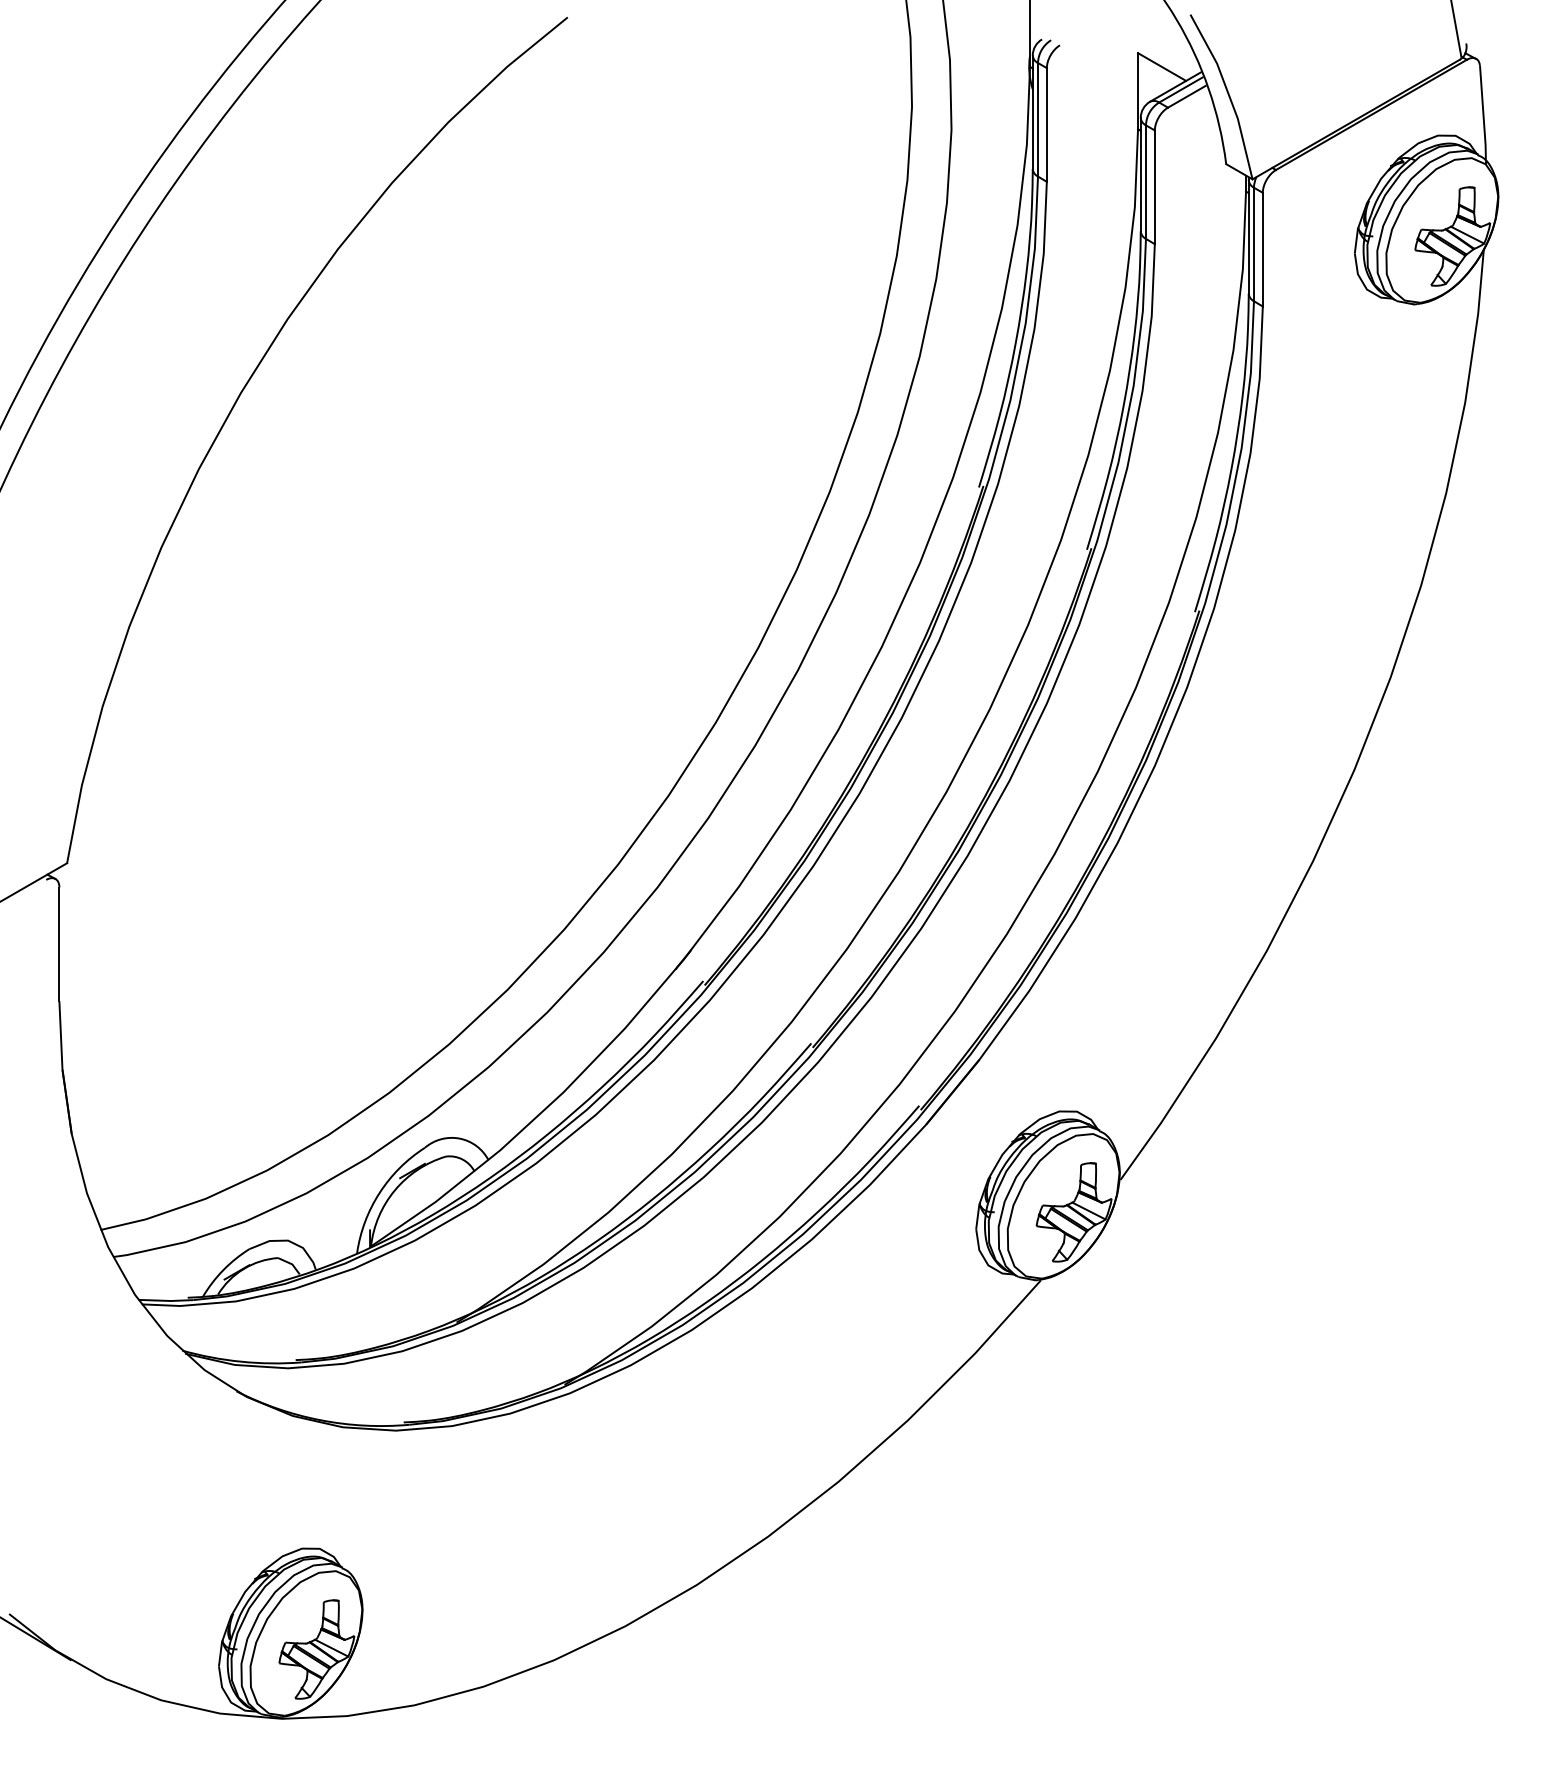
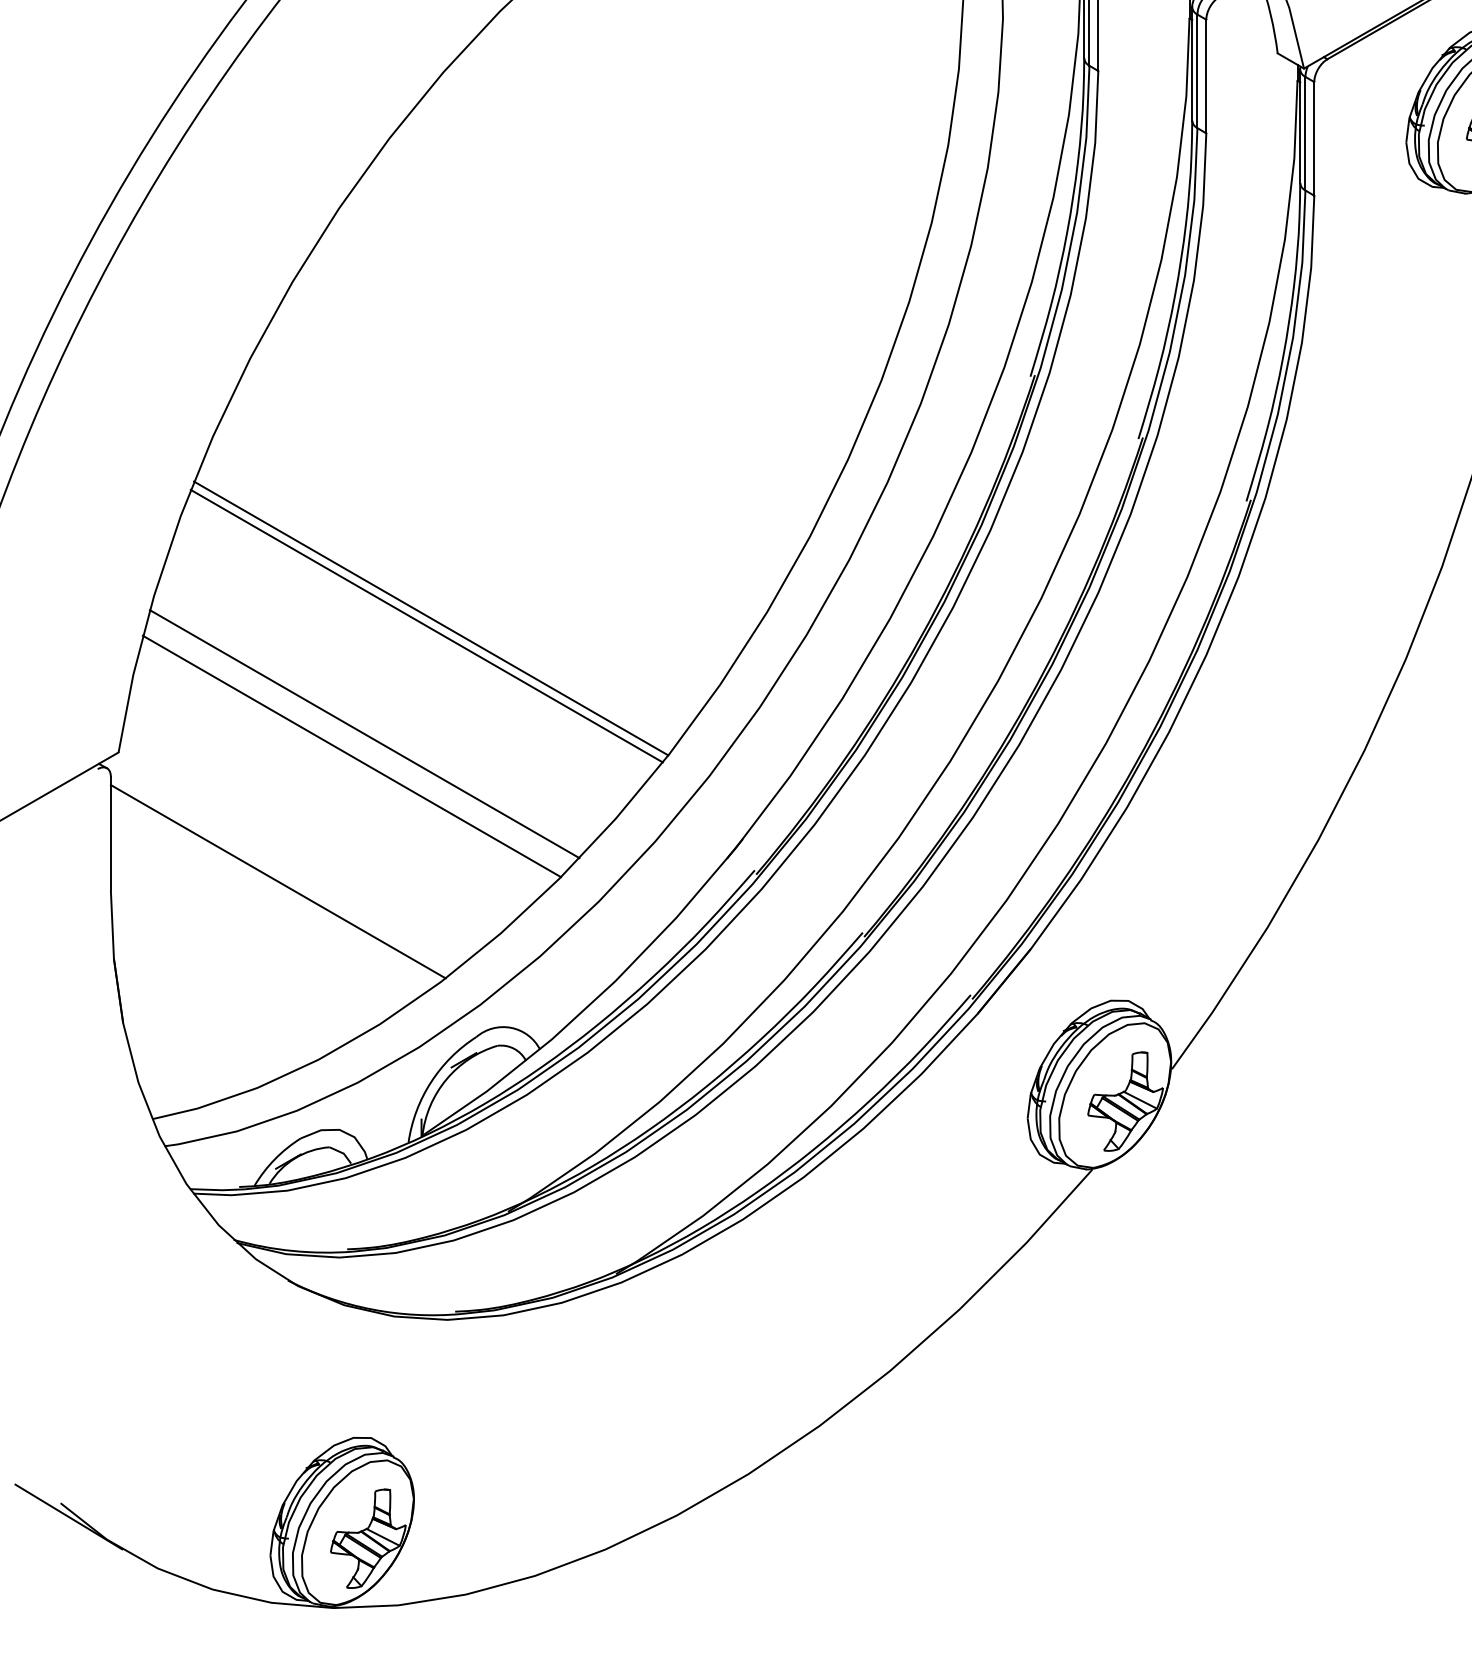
line: (379, 729) -> (430, 618), added
line: (375, 736) -> (426, 625), added
line: (313, 844) -> (364, 733), added
line: (300, 866) -> (351, 755), added
line: (226, 992) -> (277, 881), added

